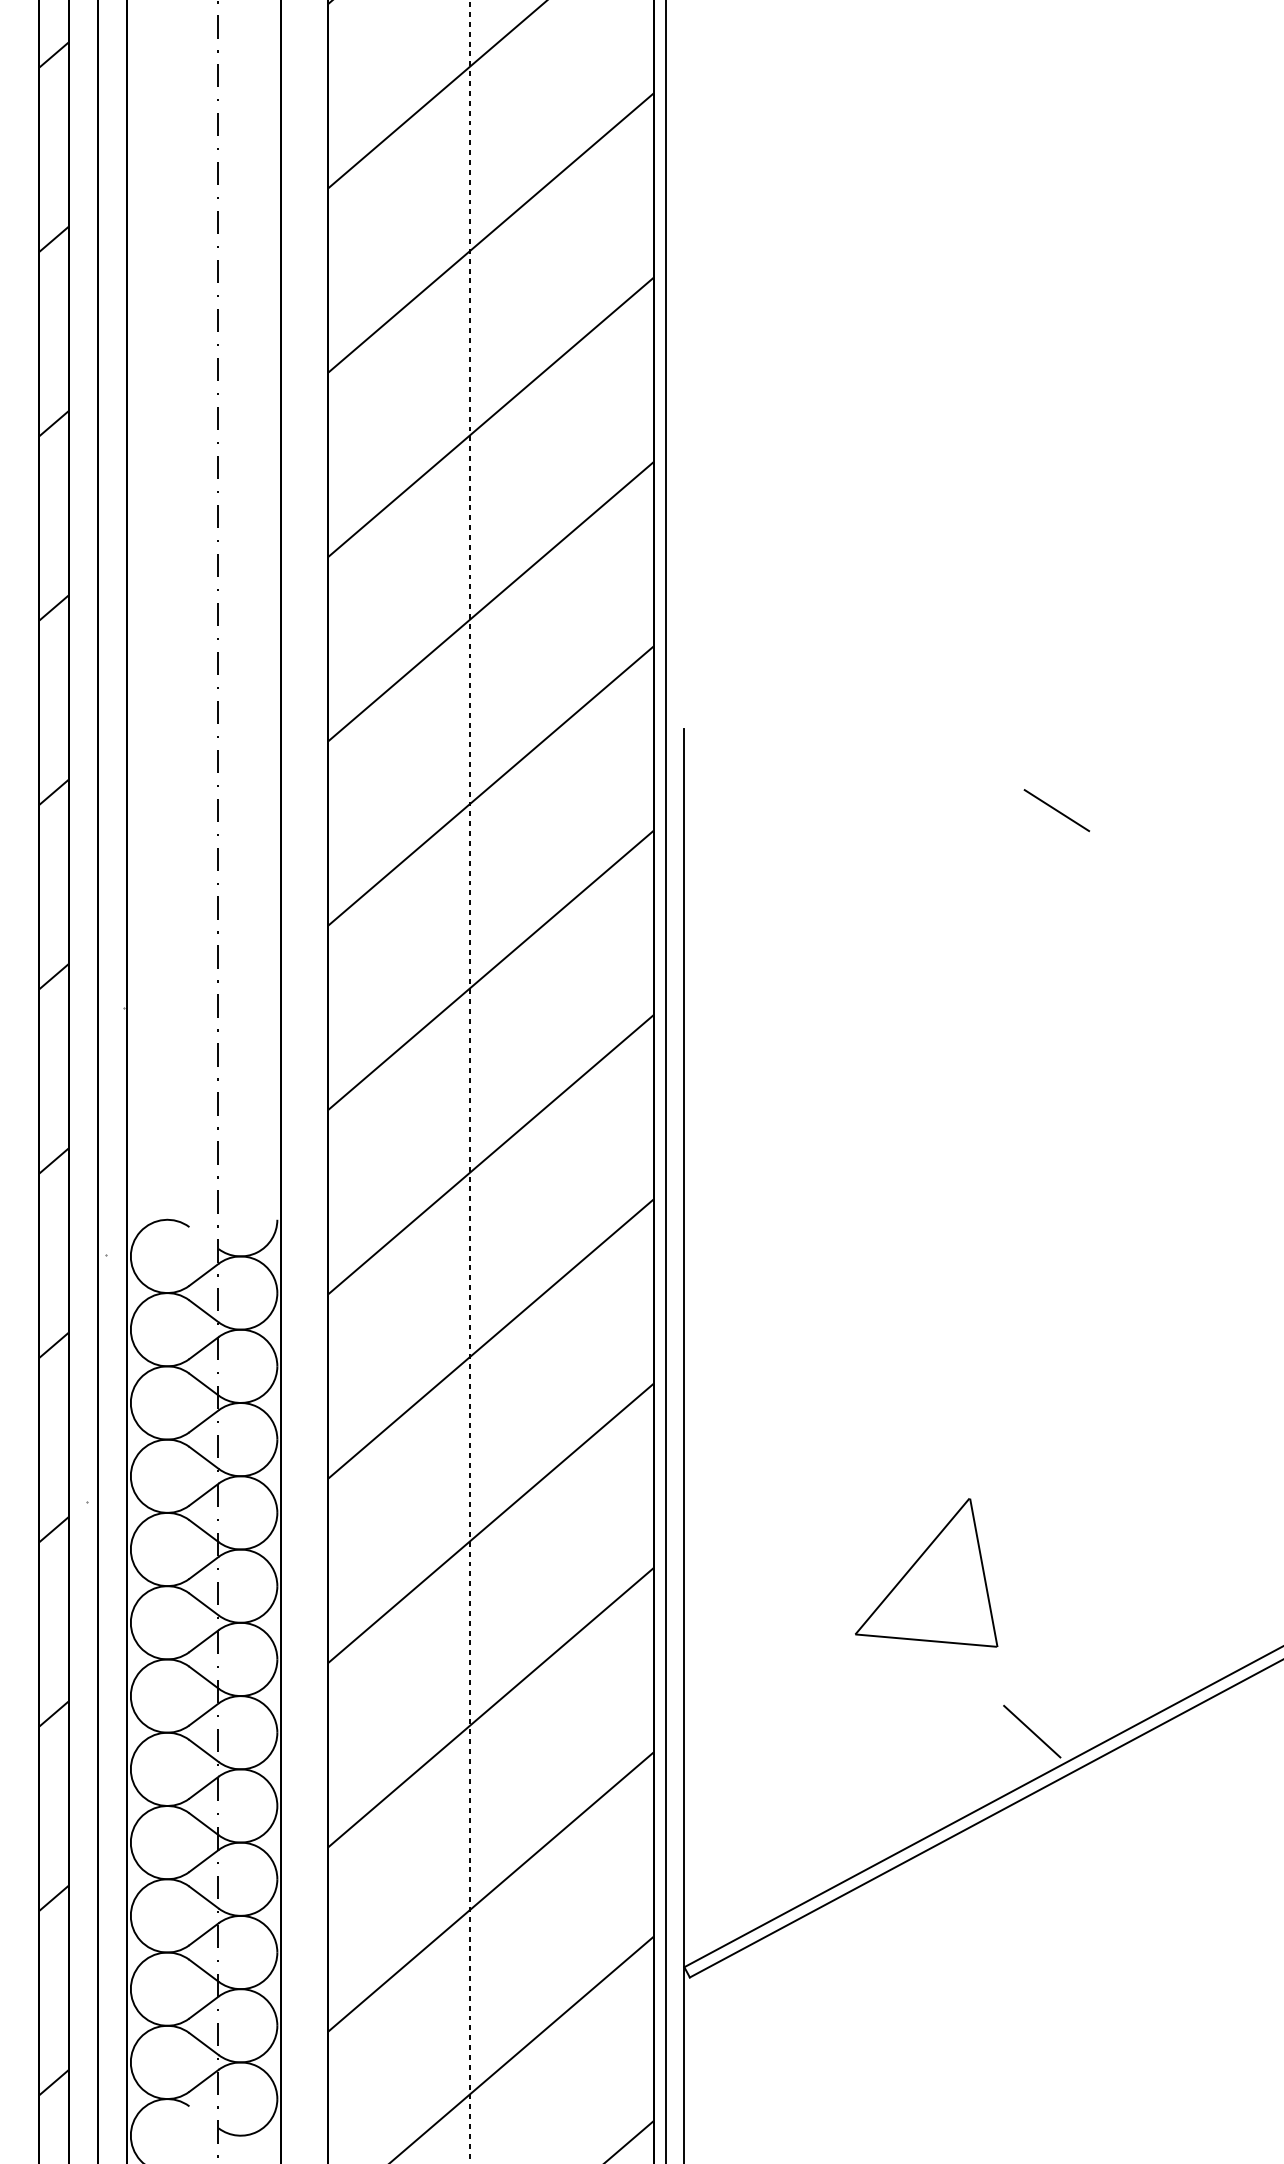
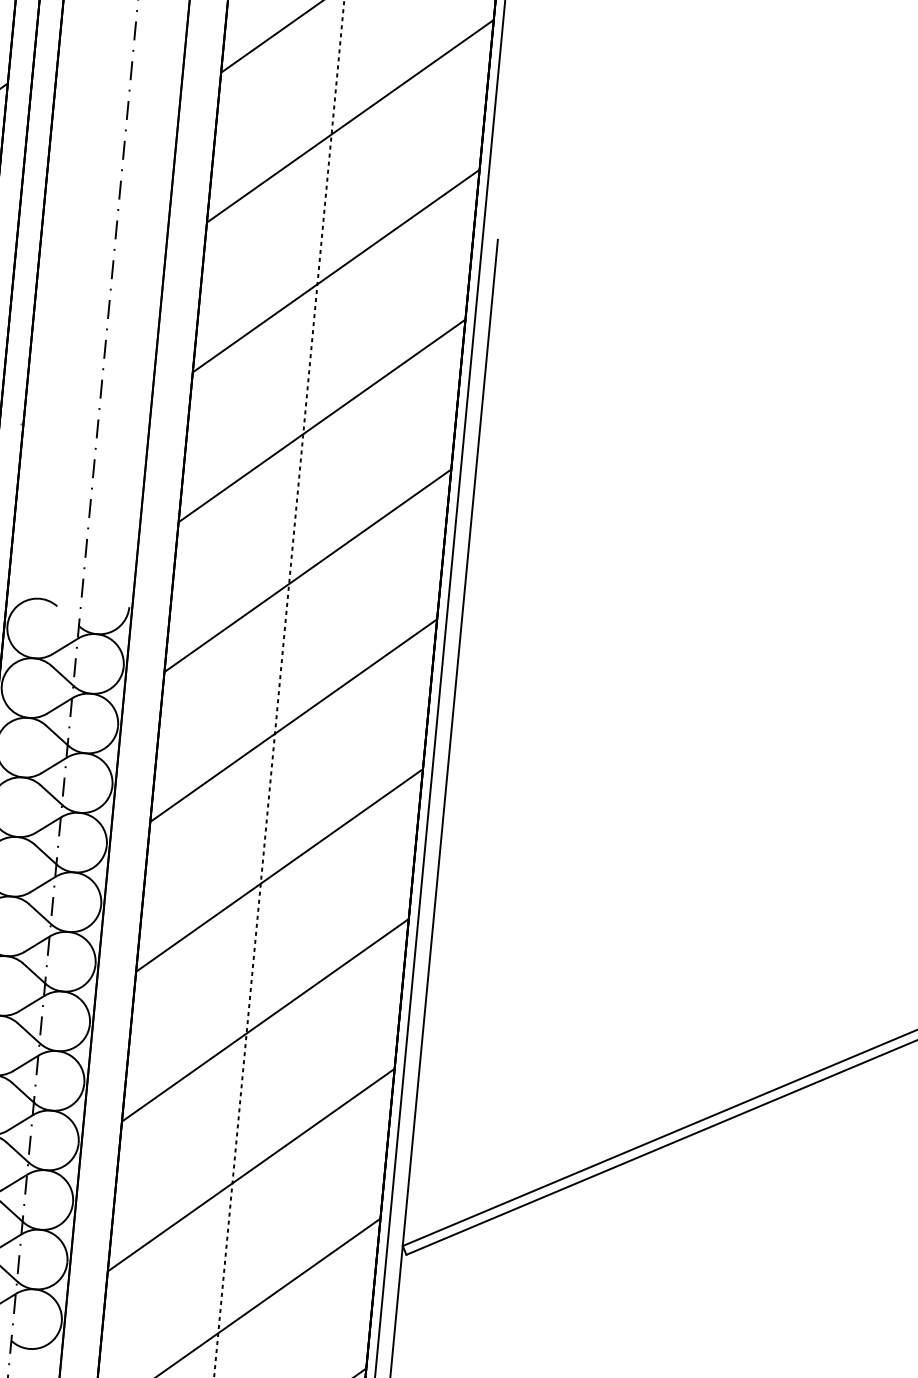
hatch: (972, 1273) -> (690, 704), removed

